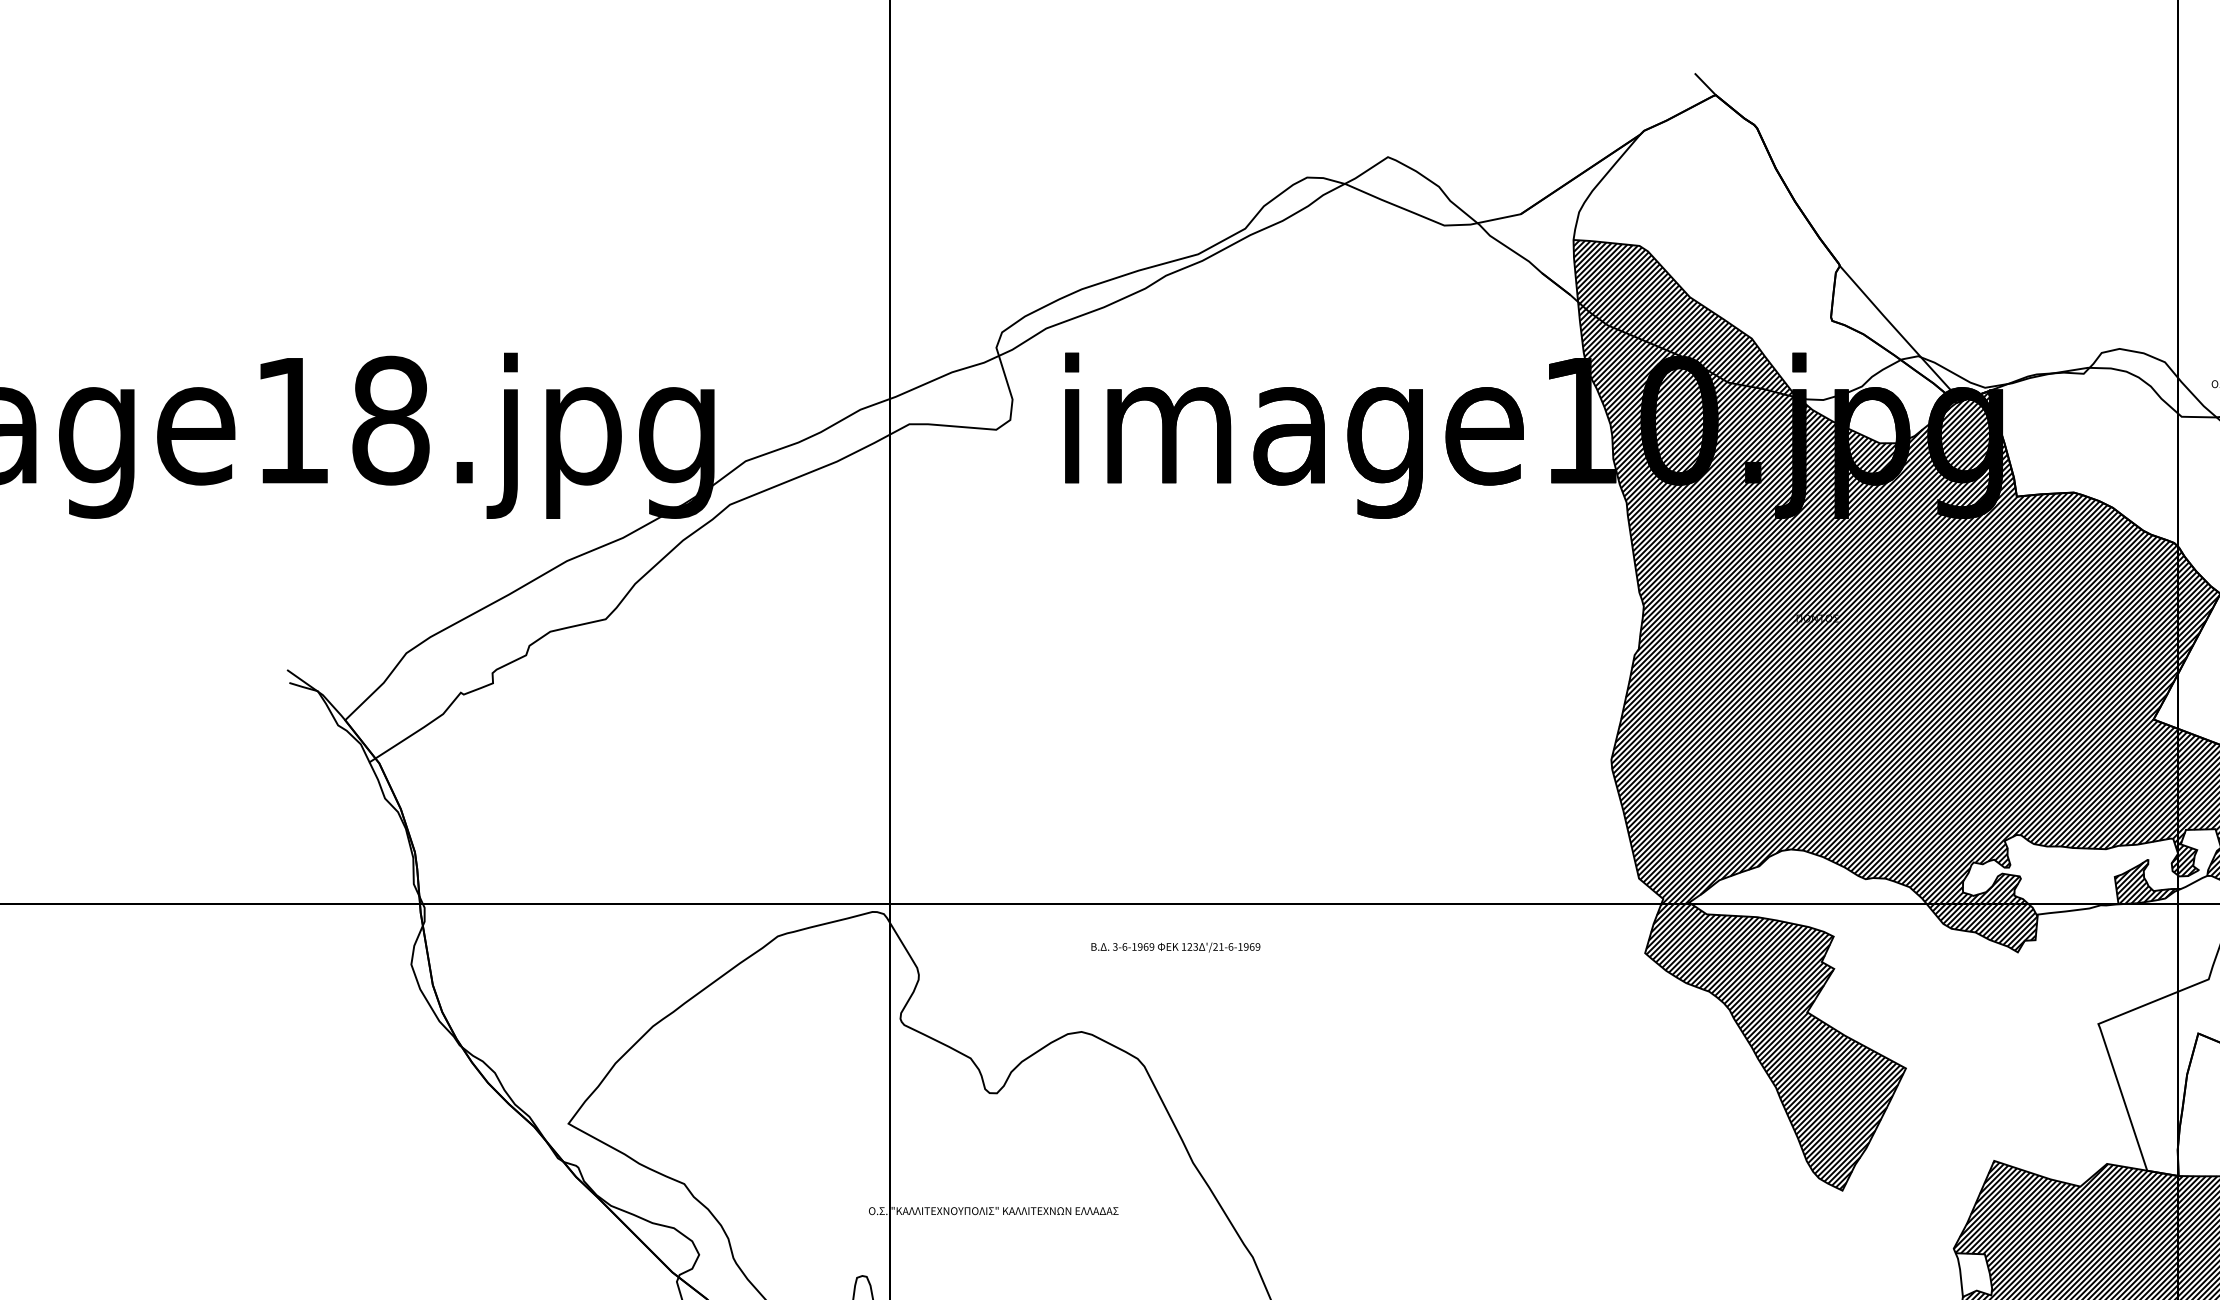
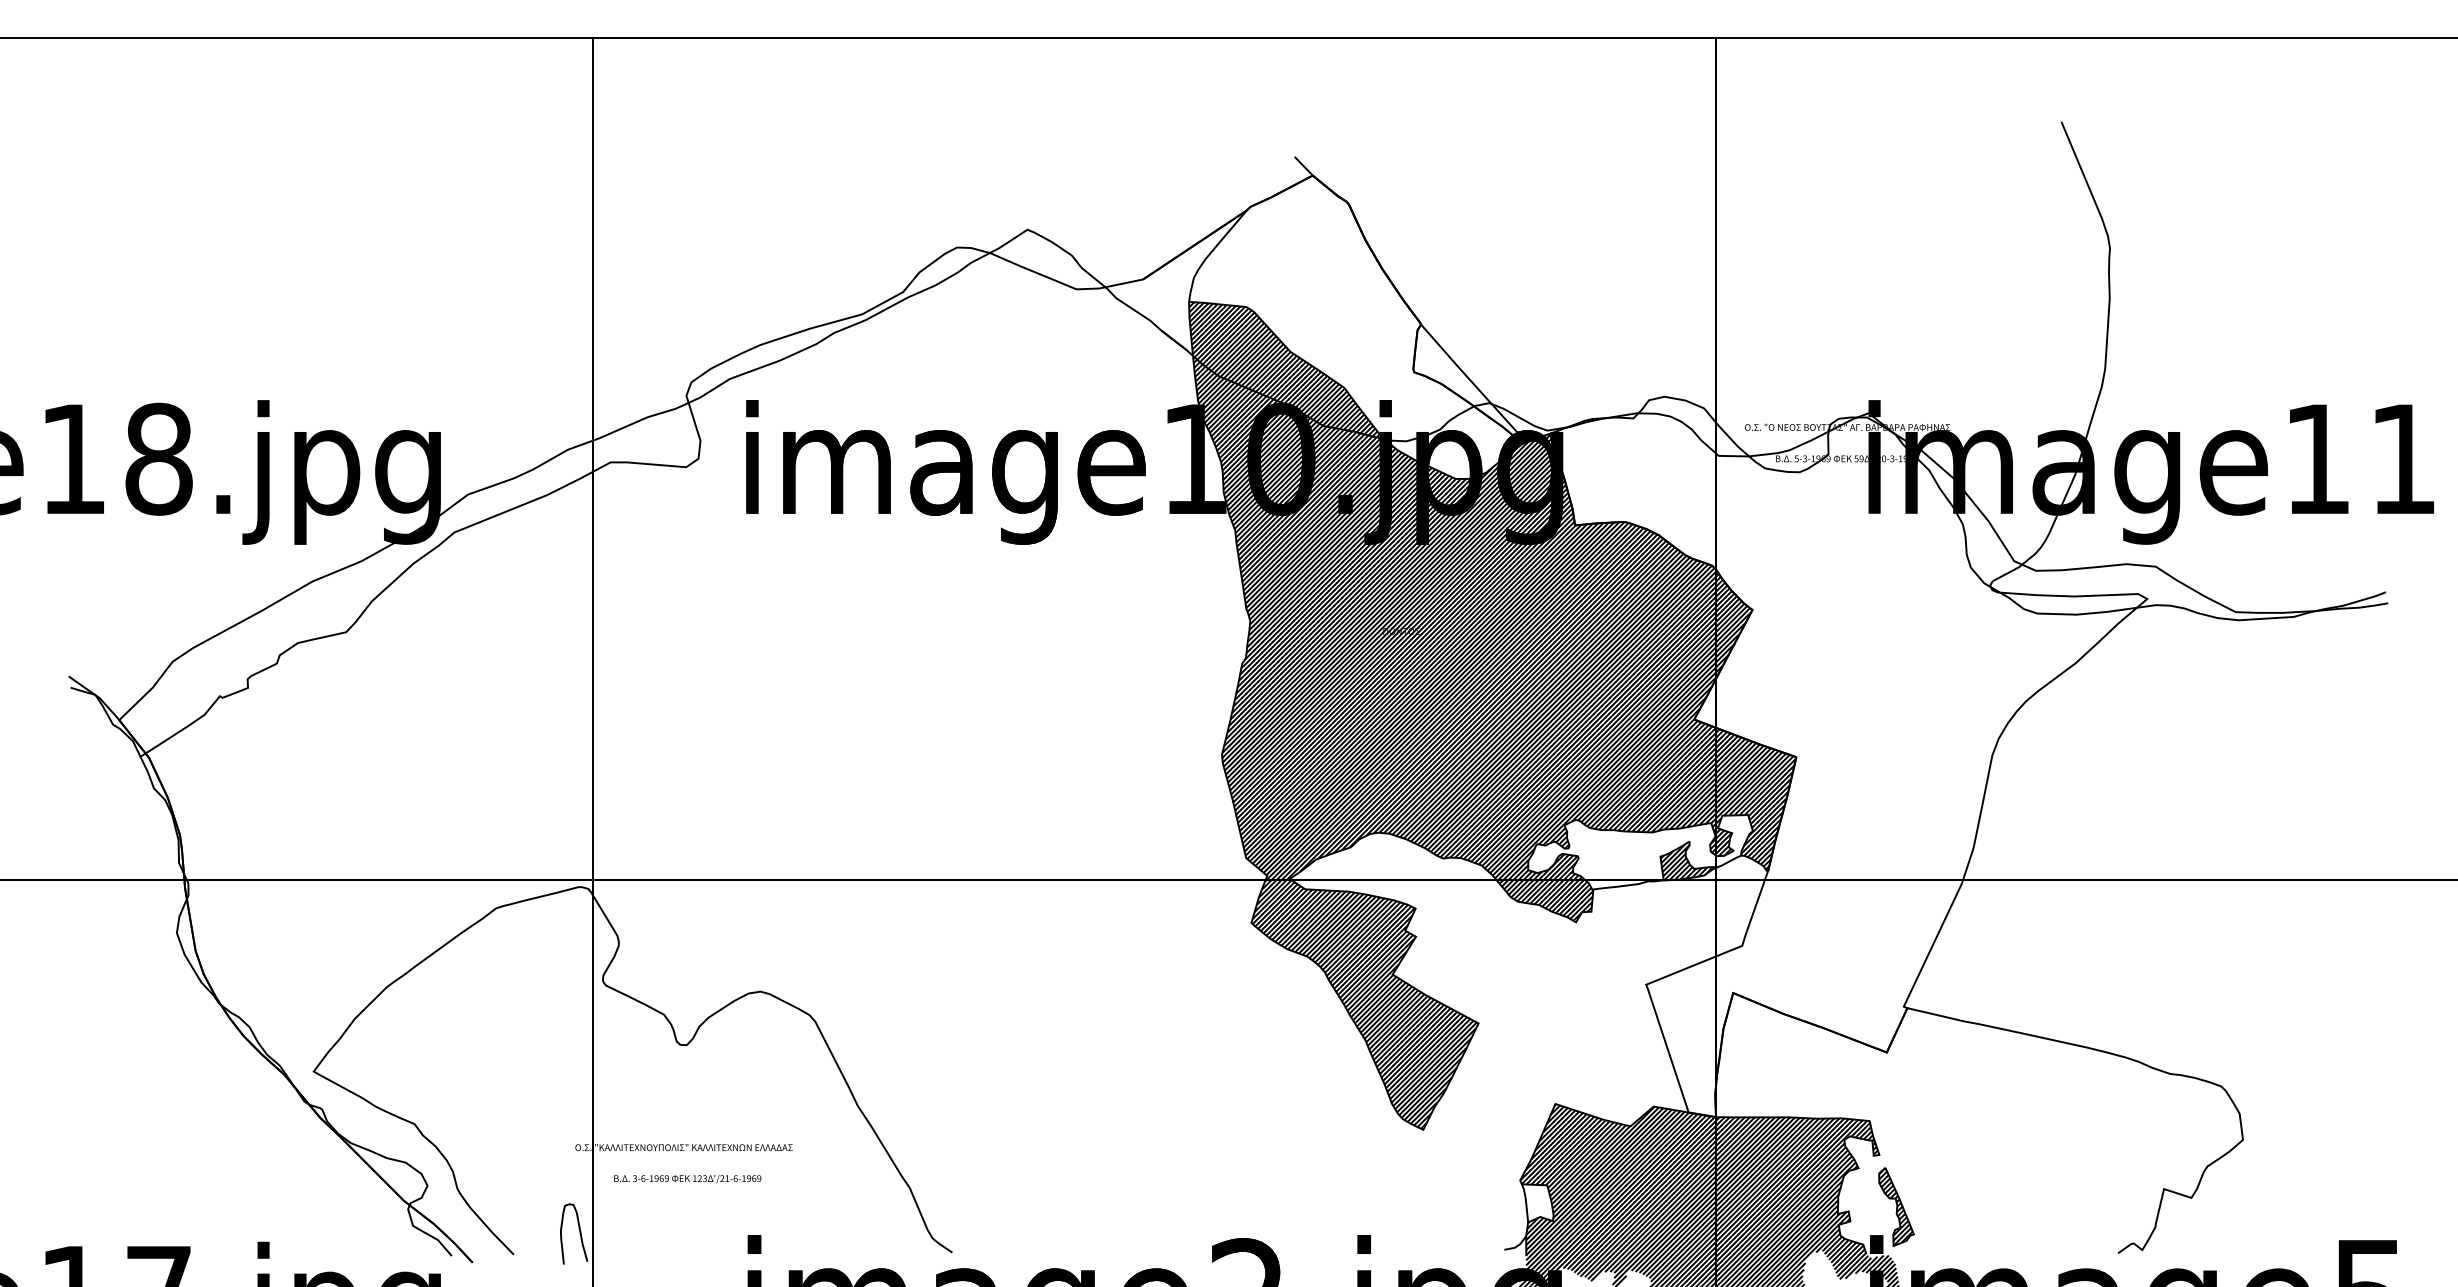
text: (1175, 946) -> (687, 1178), moved

